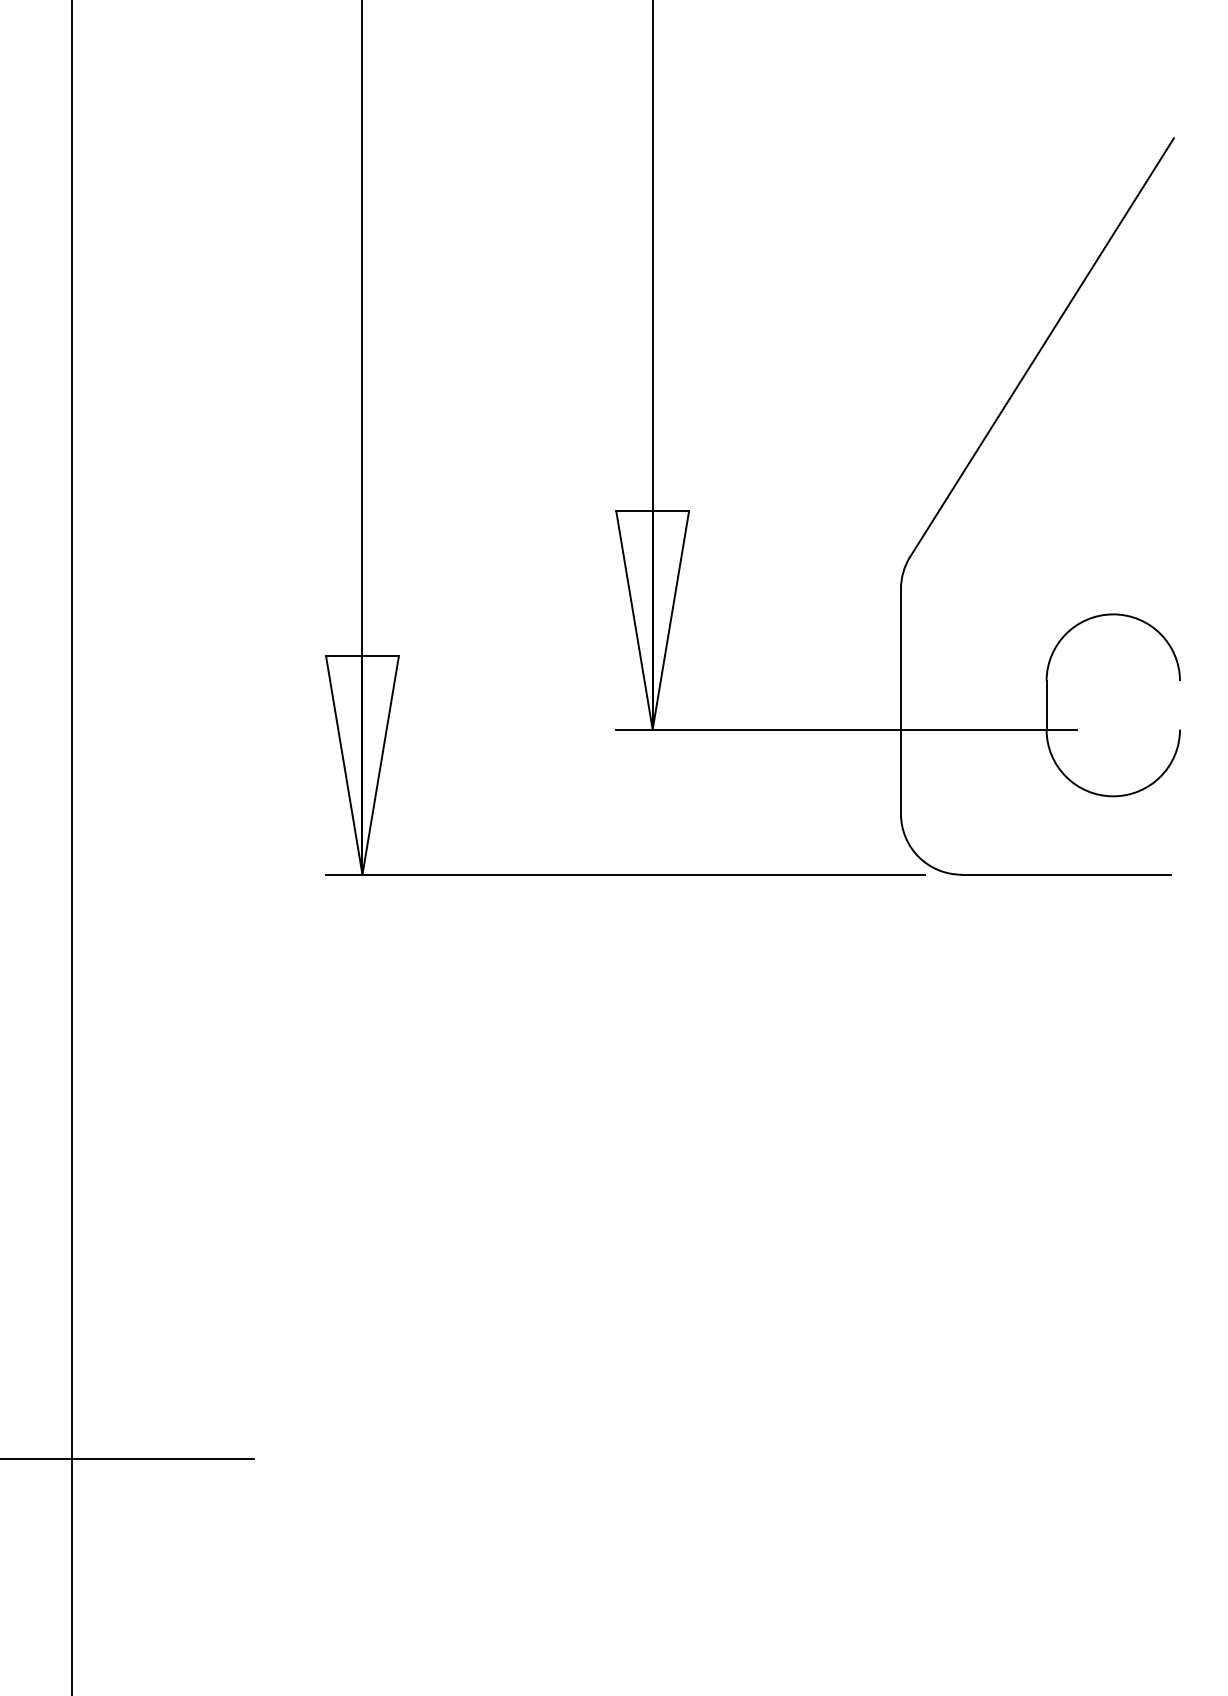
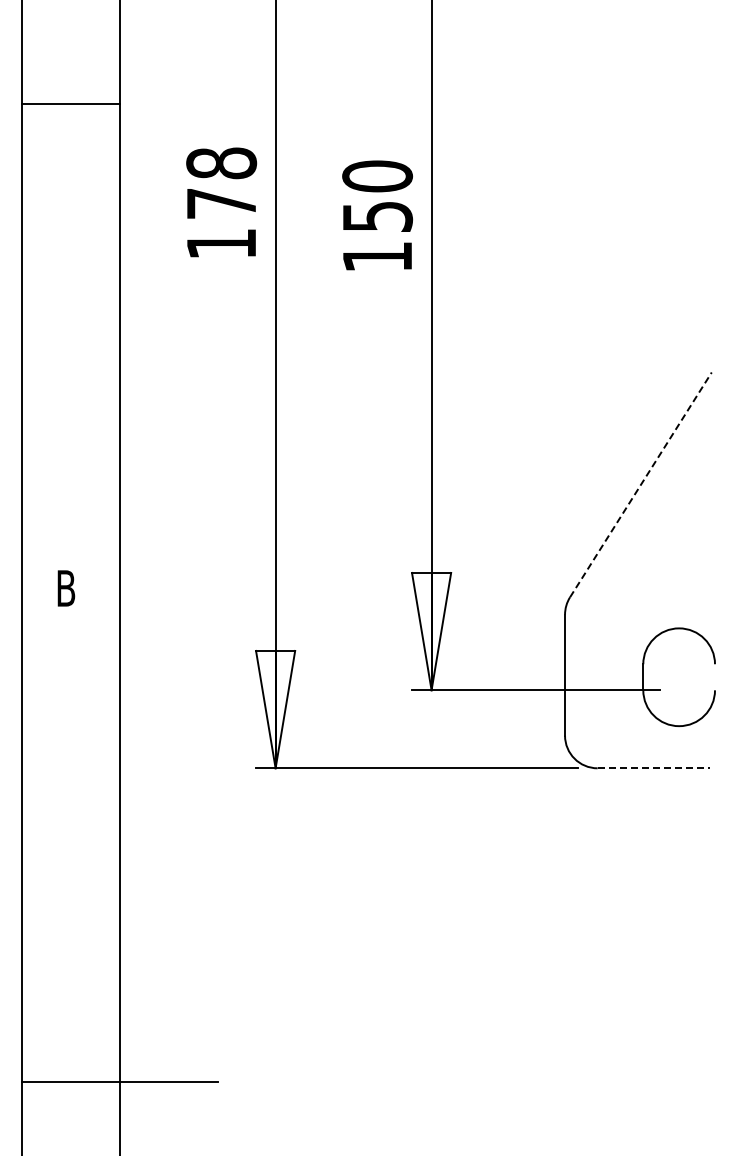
line: (1041, 346) -> (640, 484), solid -> dashed
line: (1067, 875) -> (654, 768), solid -> dashed

